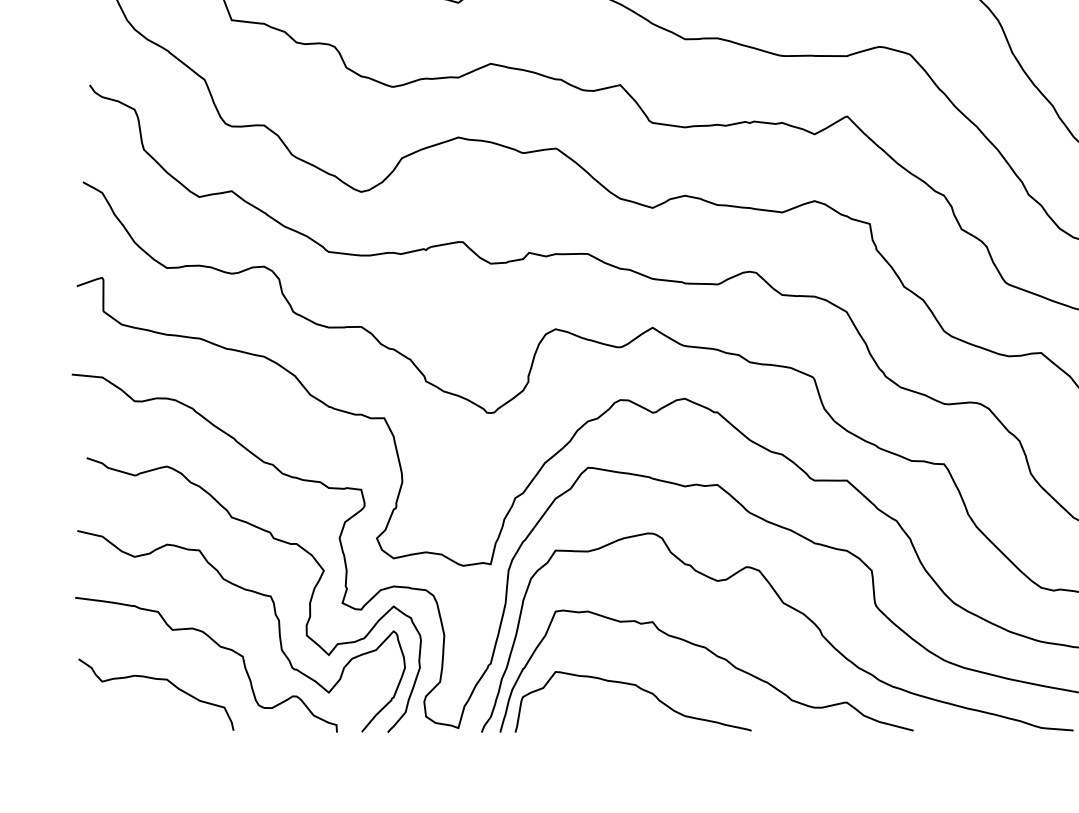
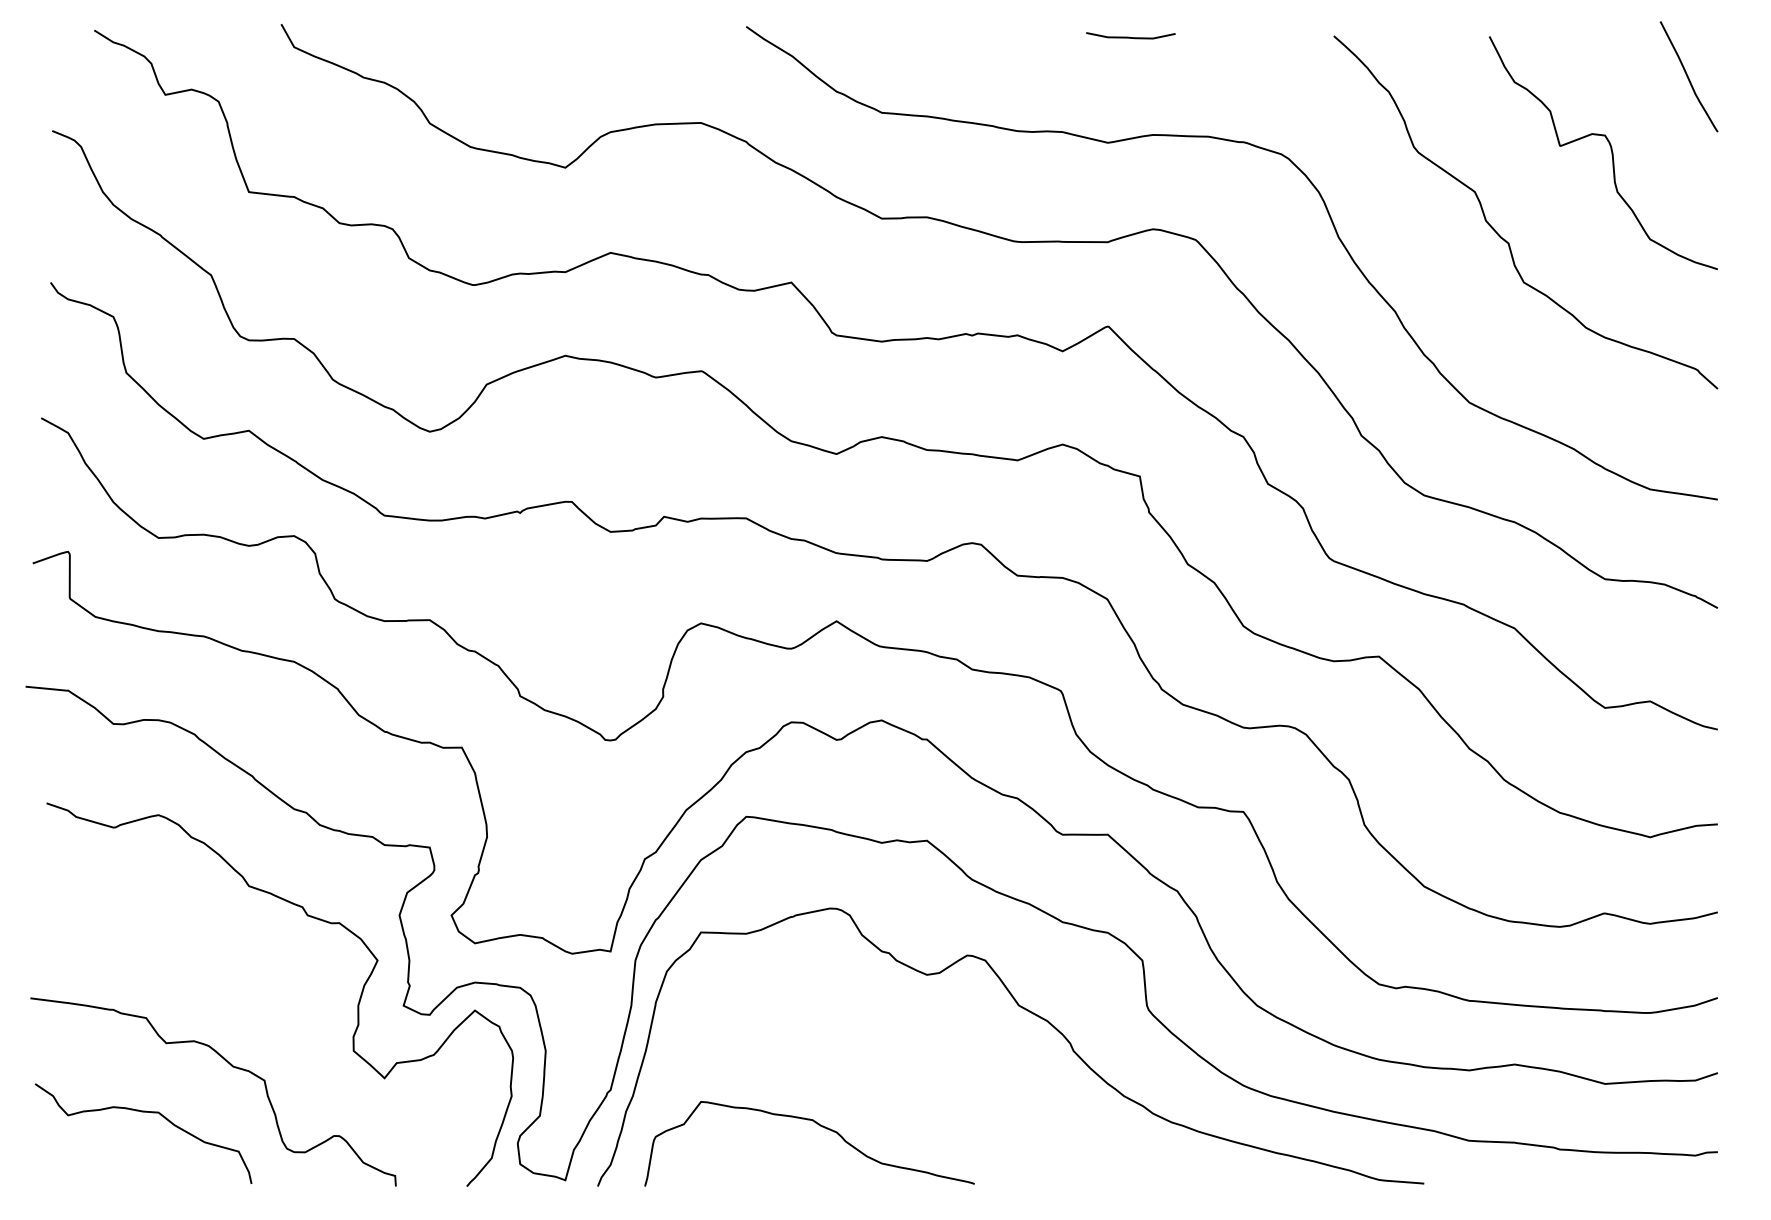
curve: (278, 630) -> (314, 1044), removed
curve: (716, 656) -> (925, 1080), removed

